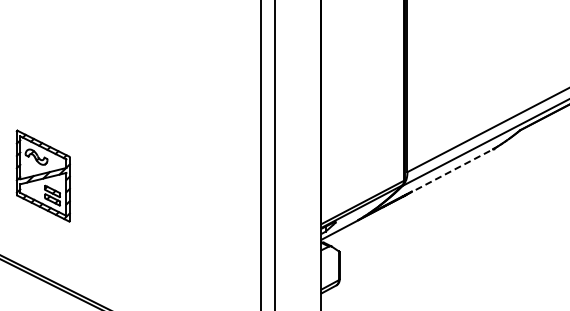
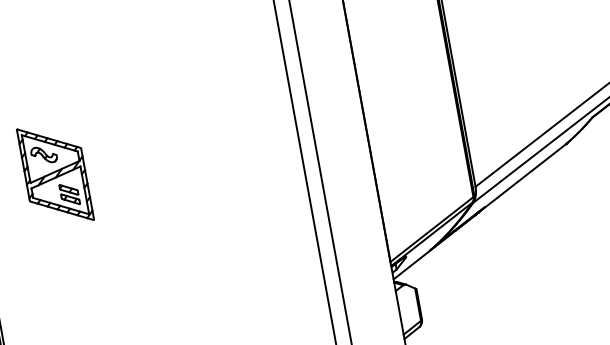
line: (450, 171) -> (523, 177), dashed -> solid
part: (42, 175) -> (54, 174), moved

